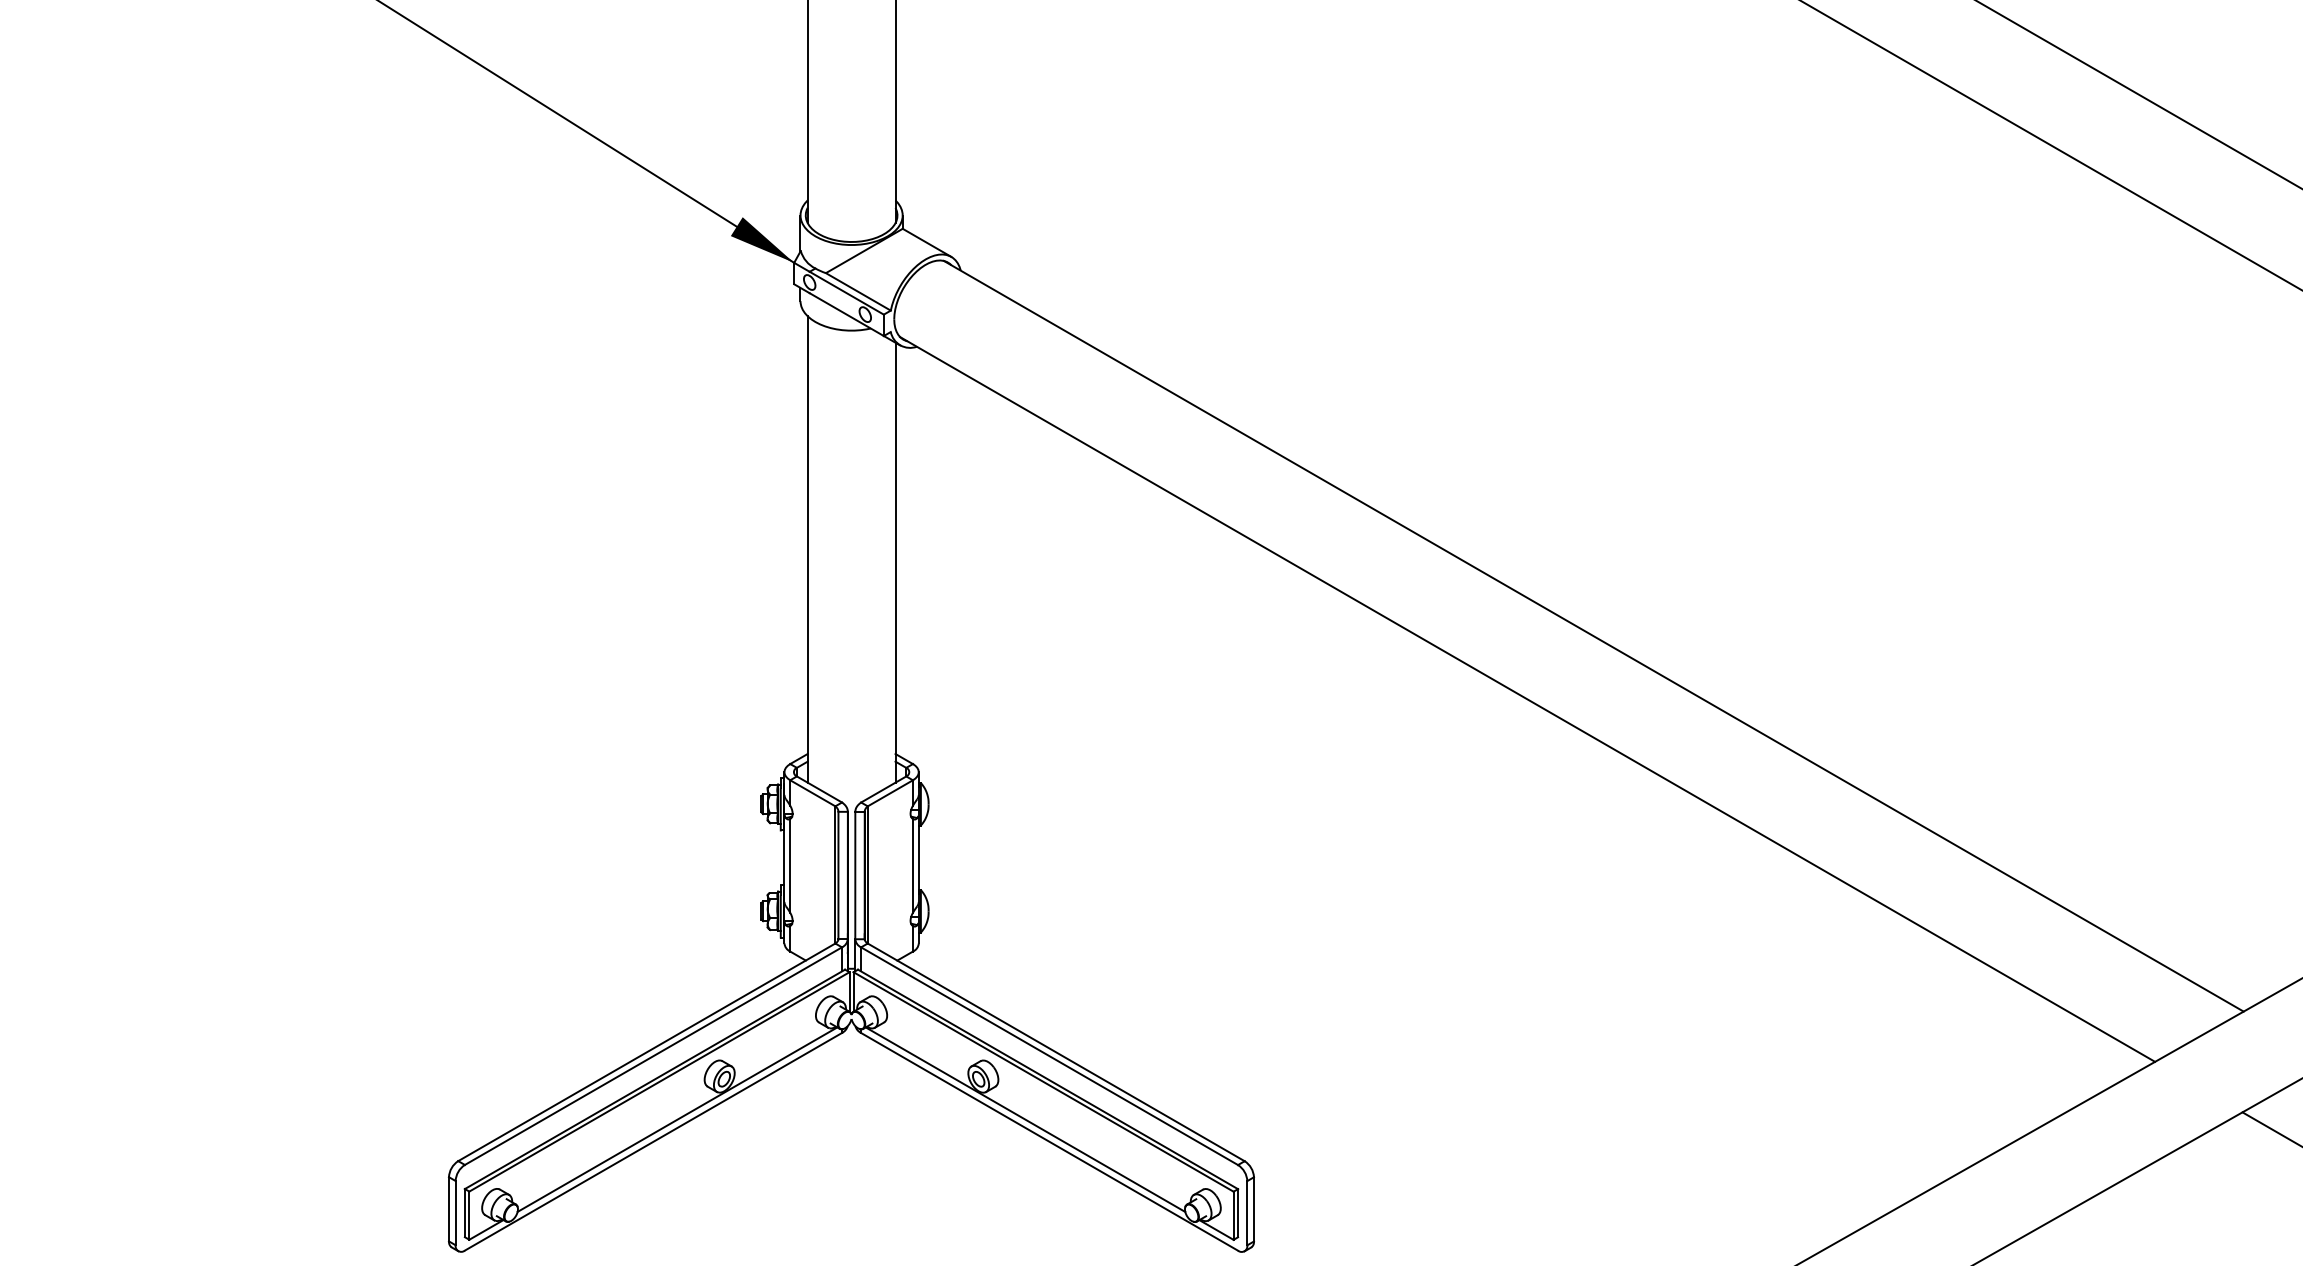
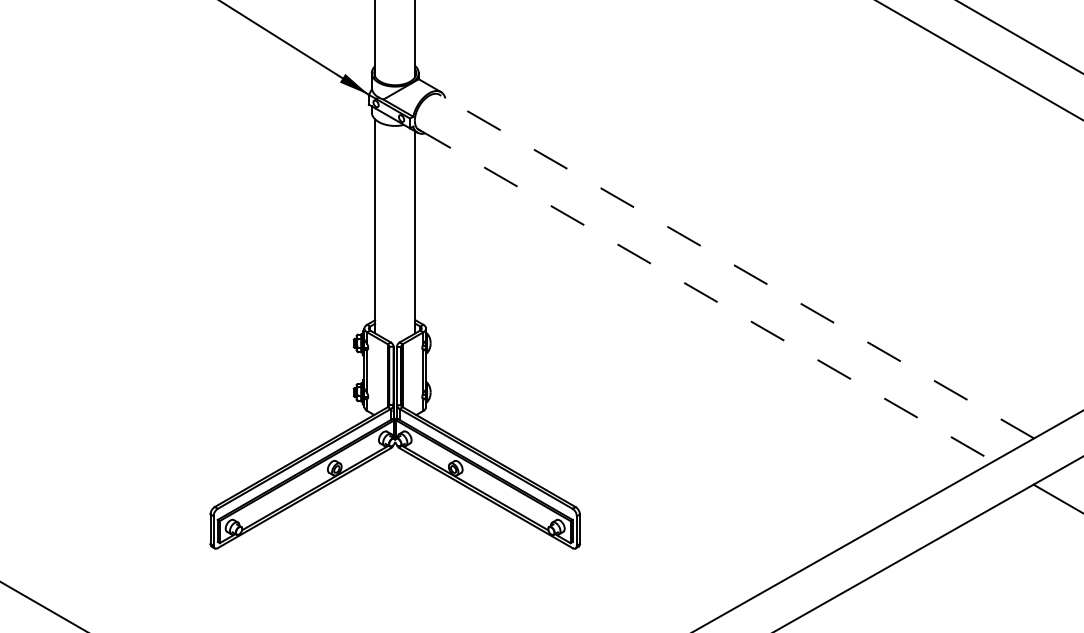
line: (1592, 634) -> (735, 265), solid -> dashed
line: (1527, 700) -> (705, 295), solid -> dashed

